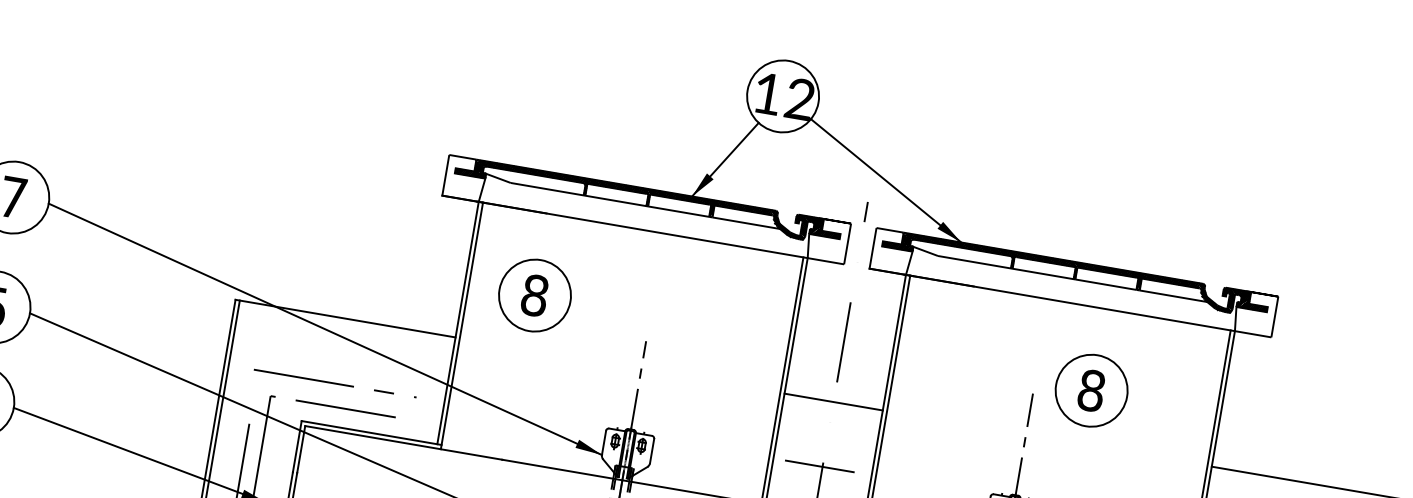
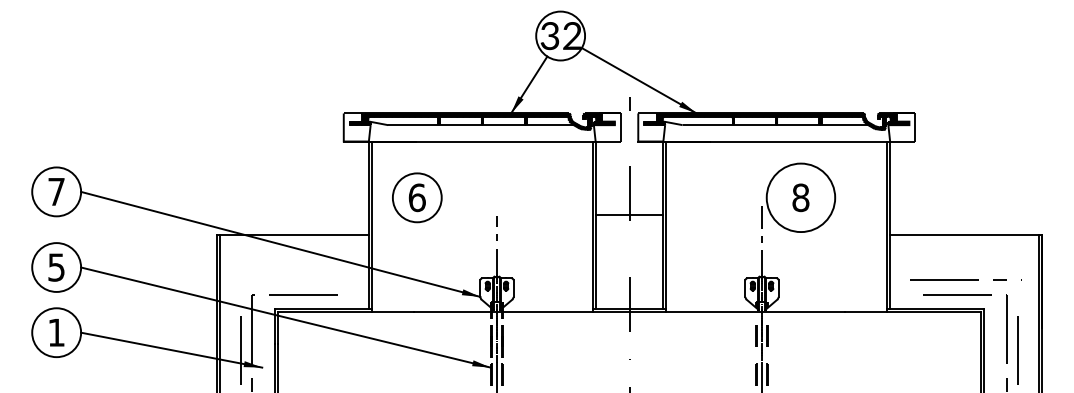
text: (766, 94) -> (549, 36), 12 -> 32
text: (533, 294) -> (416, 197), 8 -> 6
line: (335, 383) -> (293, 279), removed
circle: (1091, 390) -> (800, 197), size x1.4
line: (833, 401) -> (629, 214), moved
line: (819, 466) -> (627, 279), removed

